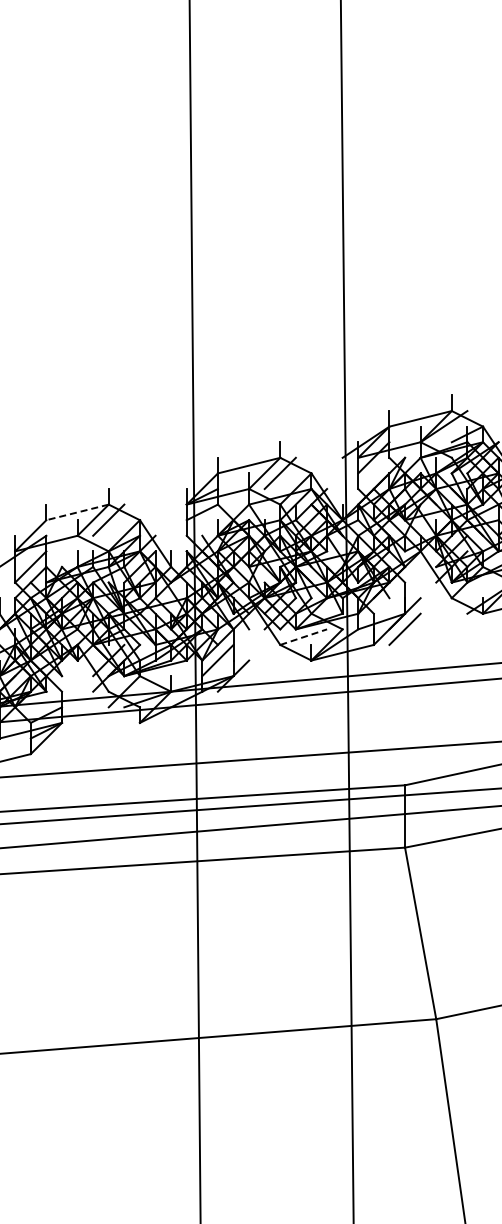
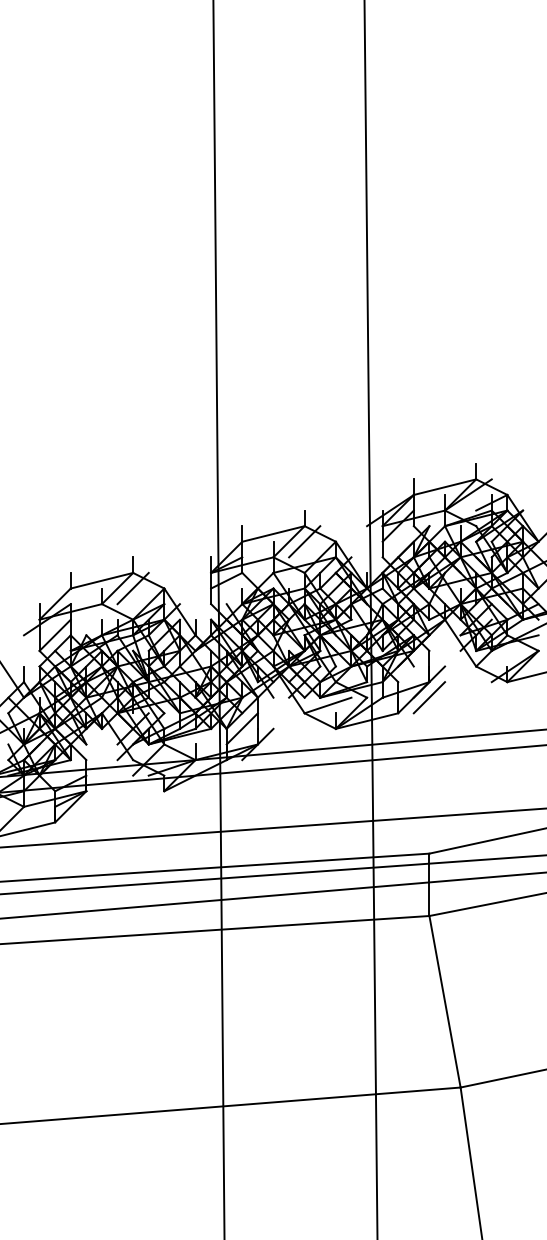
line: (77, 512) -> (101, 580), dashed -> solid
line: (304, 637) -> (328, 705), dashed -> solid

